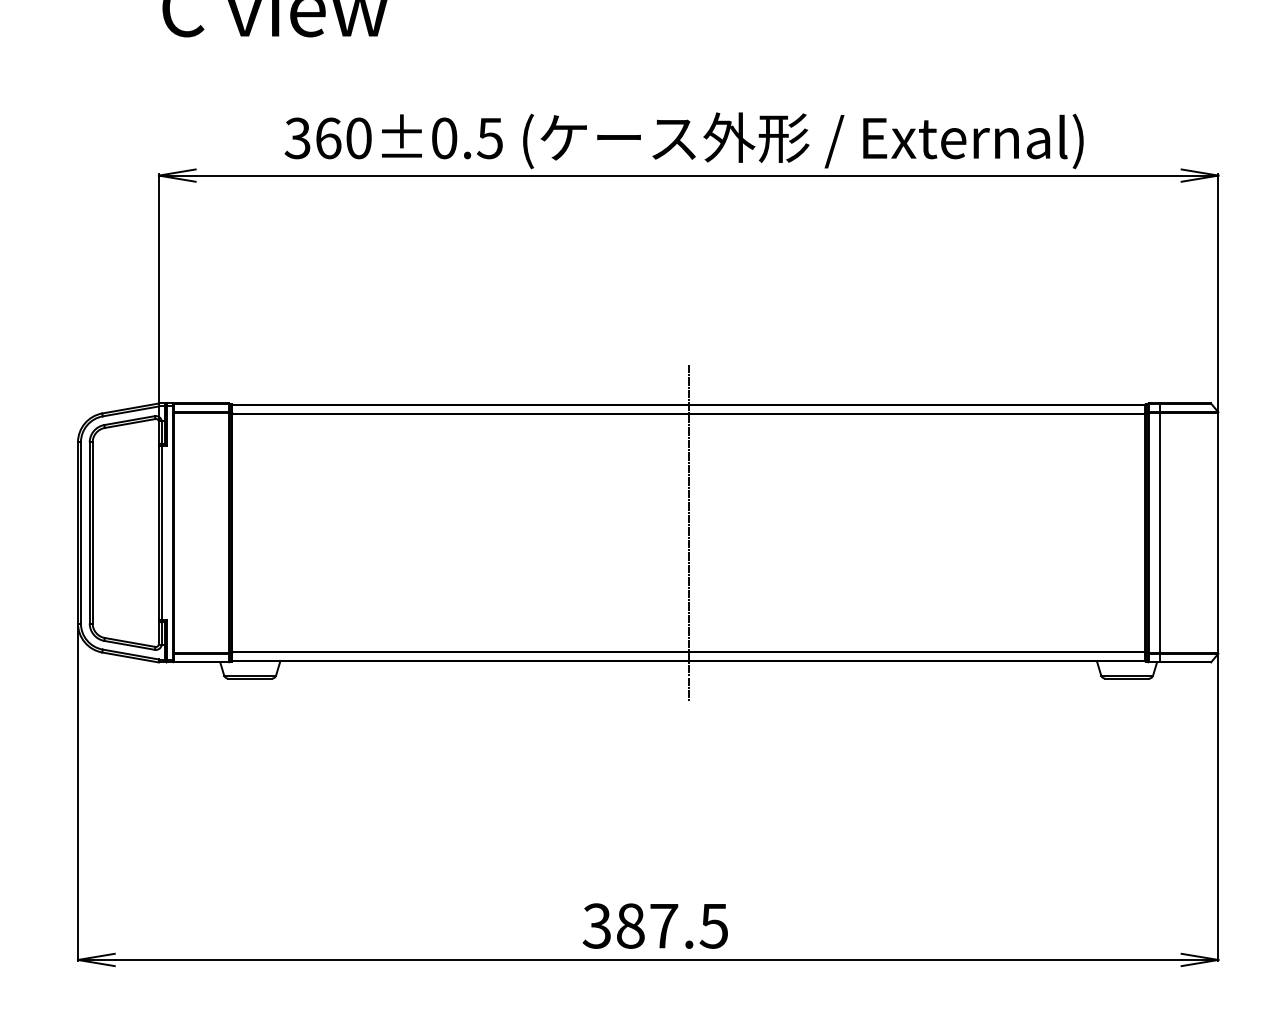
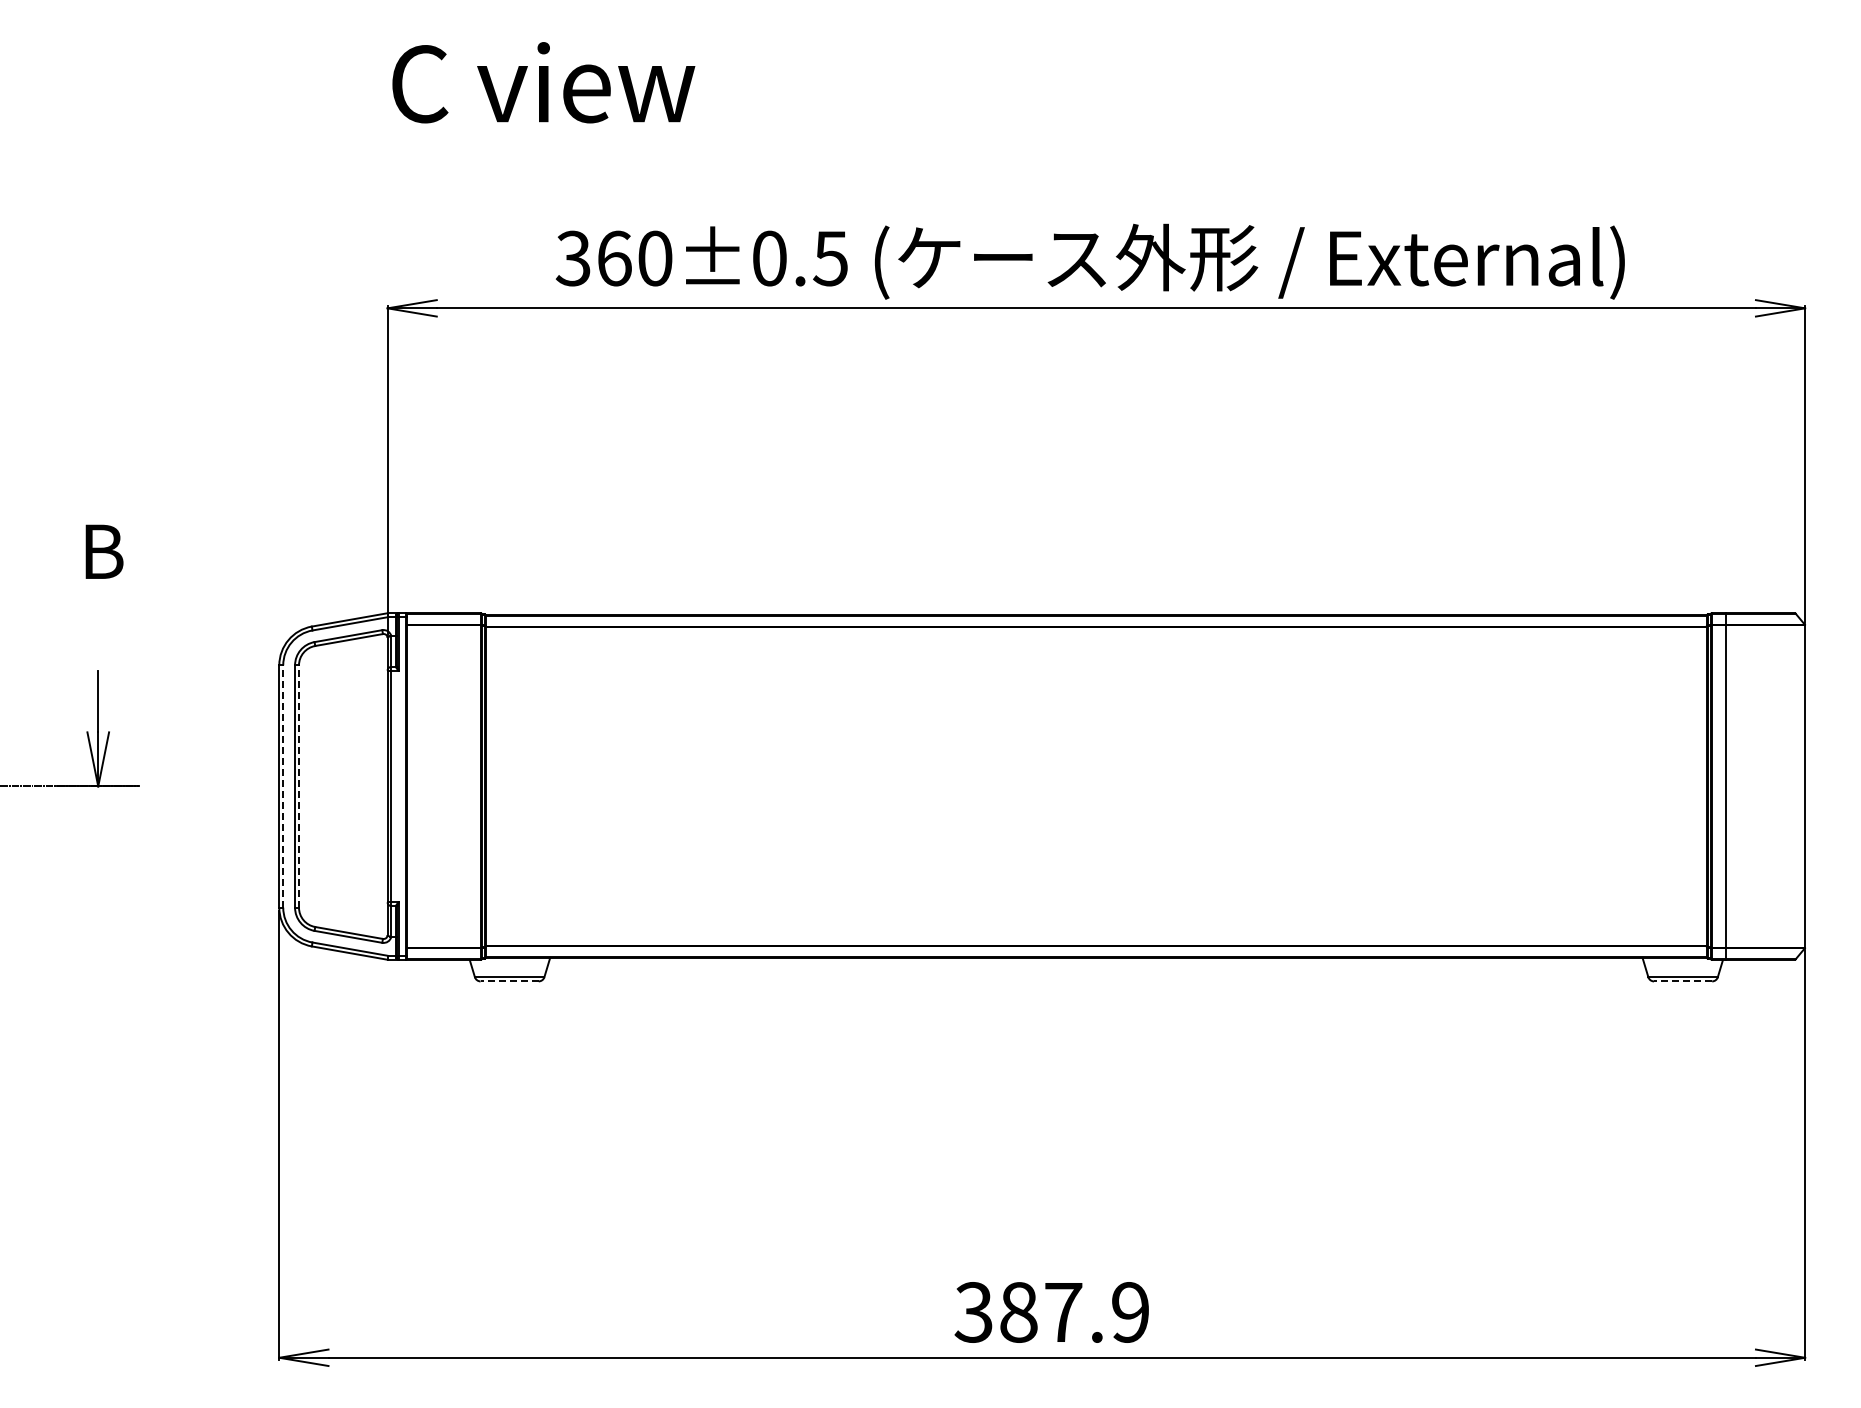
line: (81, 532) -> (283, 786), solid -> dashed
line: (93, 532) -> (299, 786), solid -> dashed
line: (688, 532) -> (1096, 786), removed
line: (250, 678) -> (509, 981), solid -> dashed
line: (1126, 678) -> (1682, 981), solid -> dashed
text: (713, 926) -> (1129, 1312), 387.5 -> 387.9

